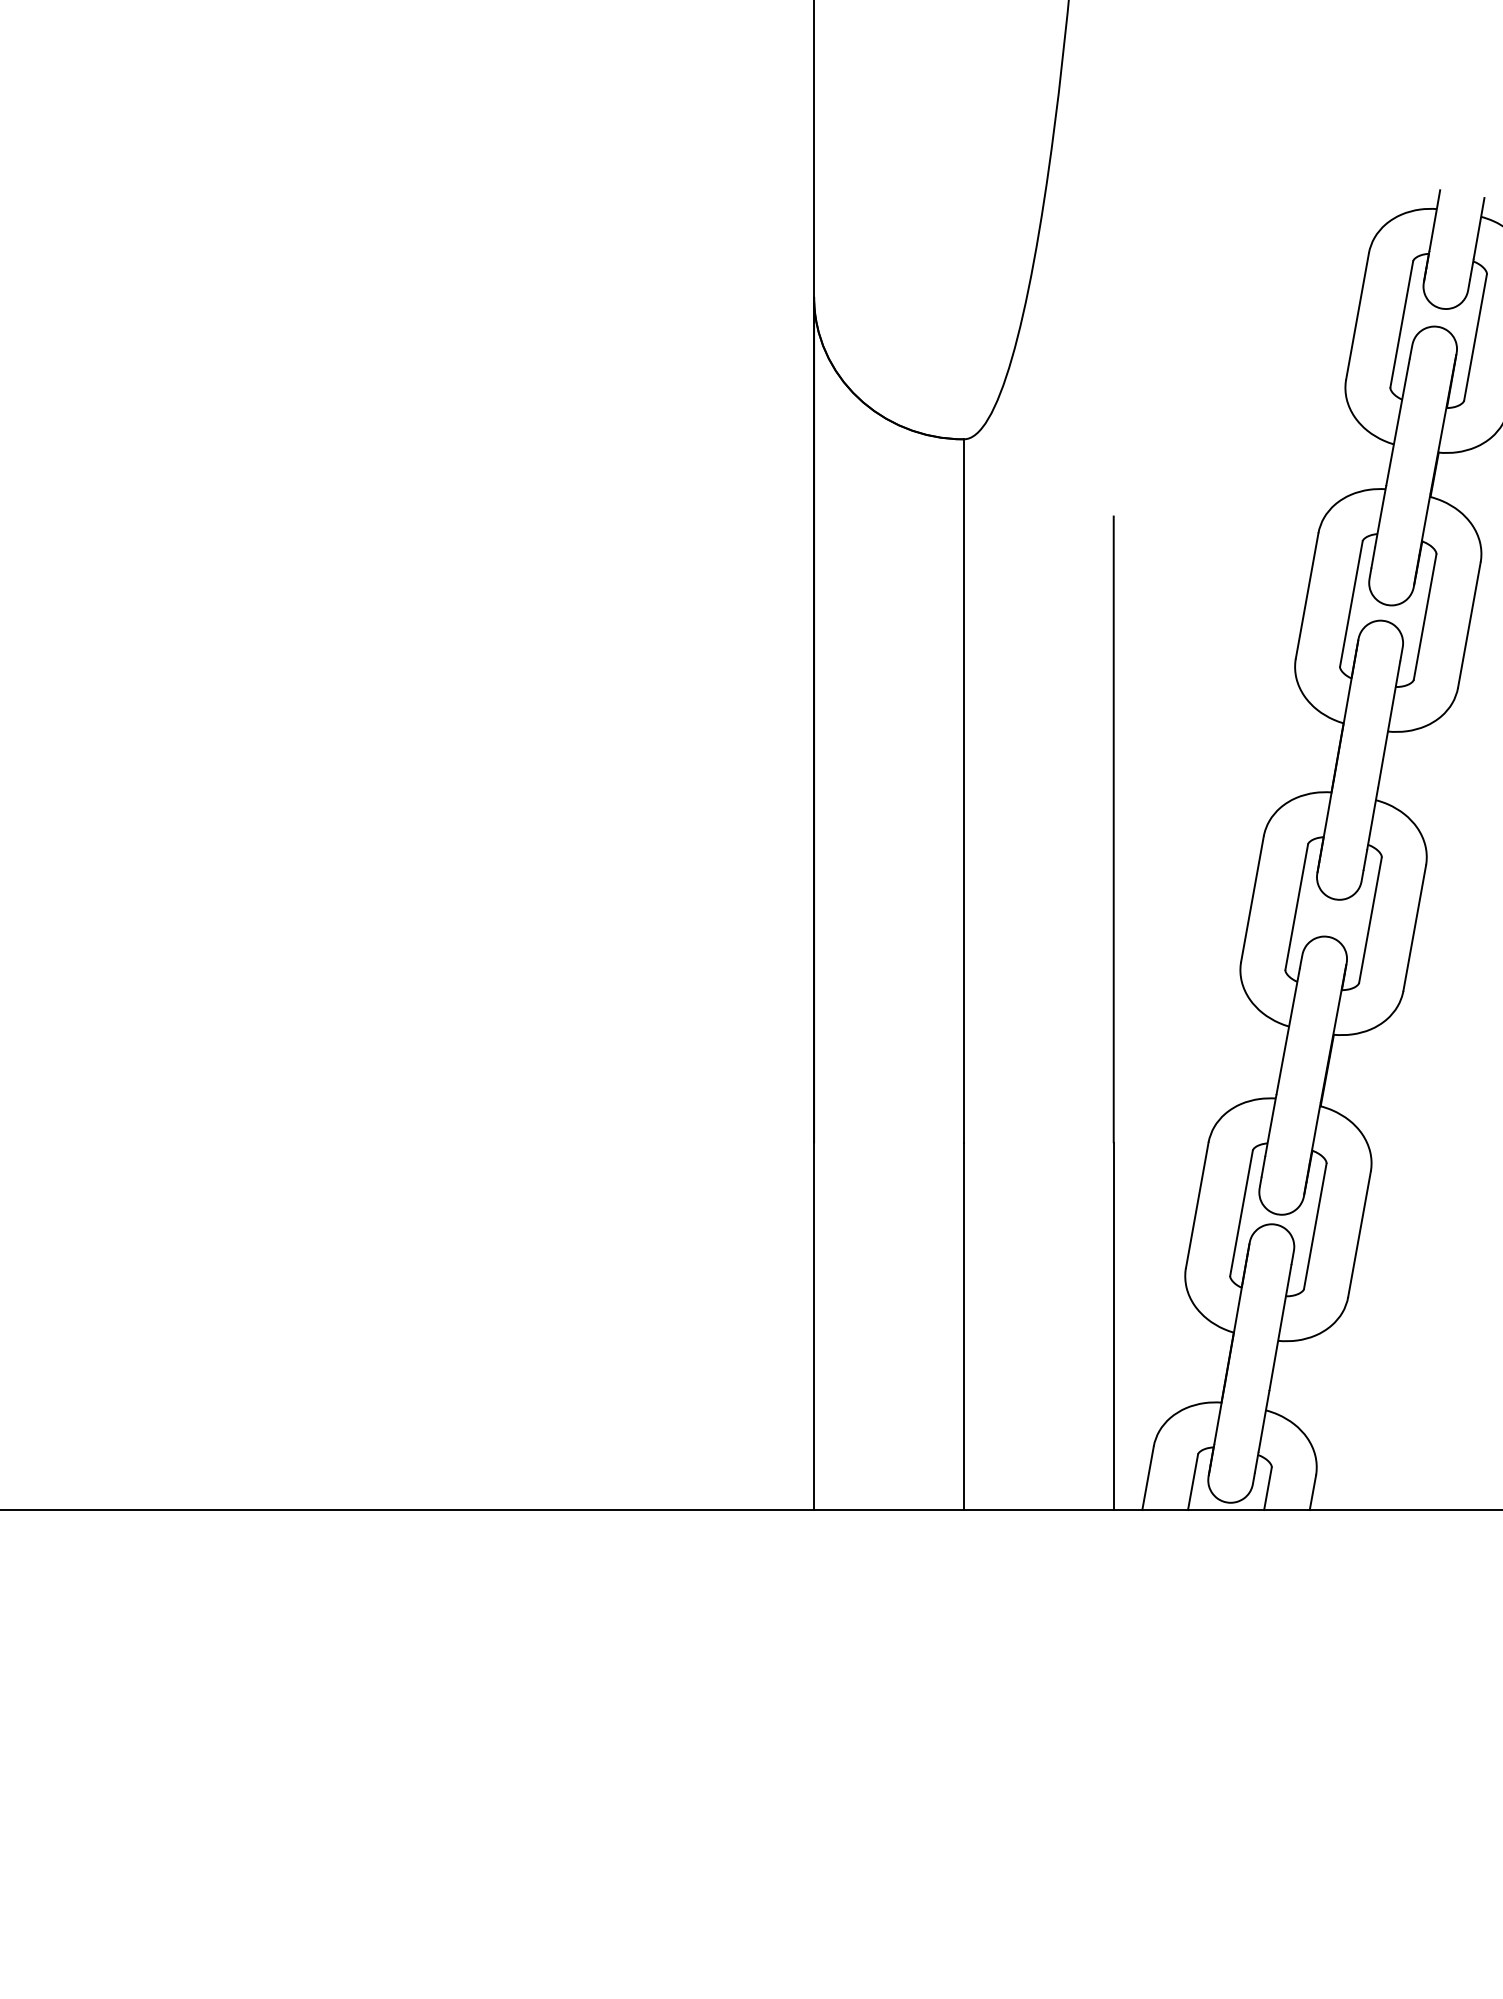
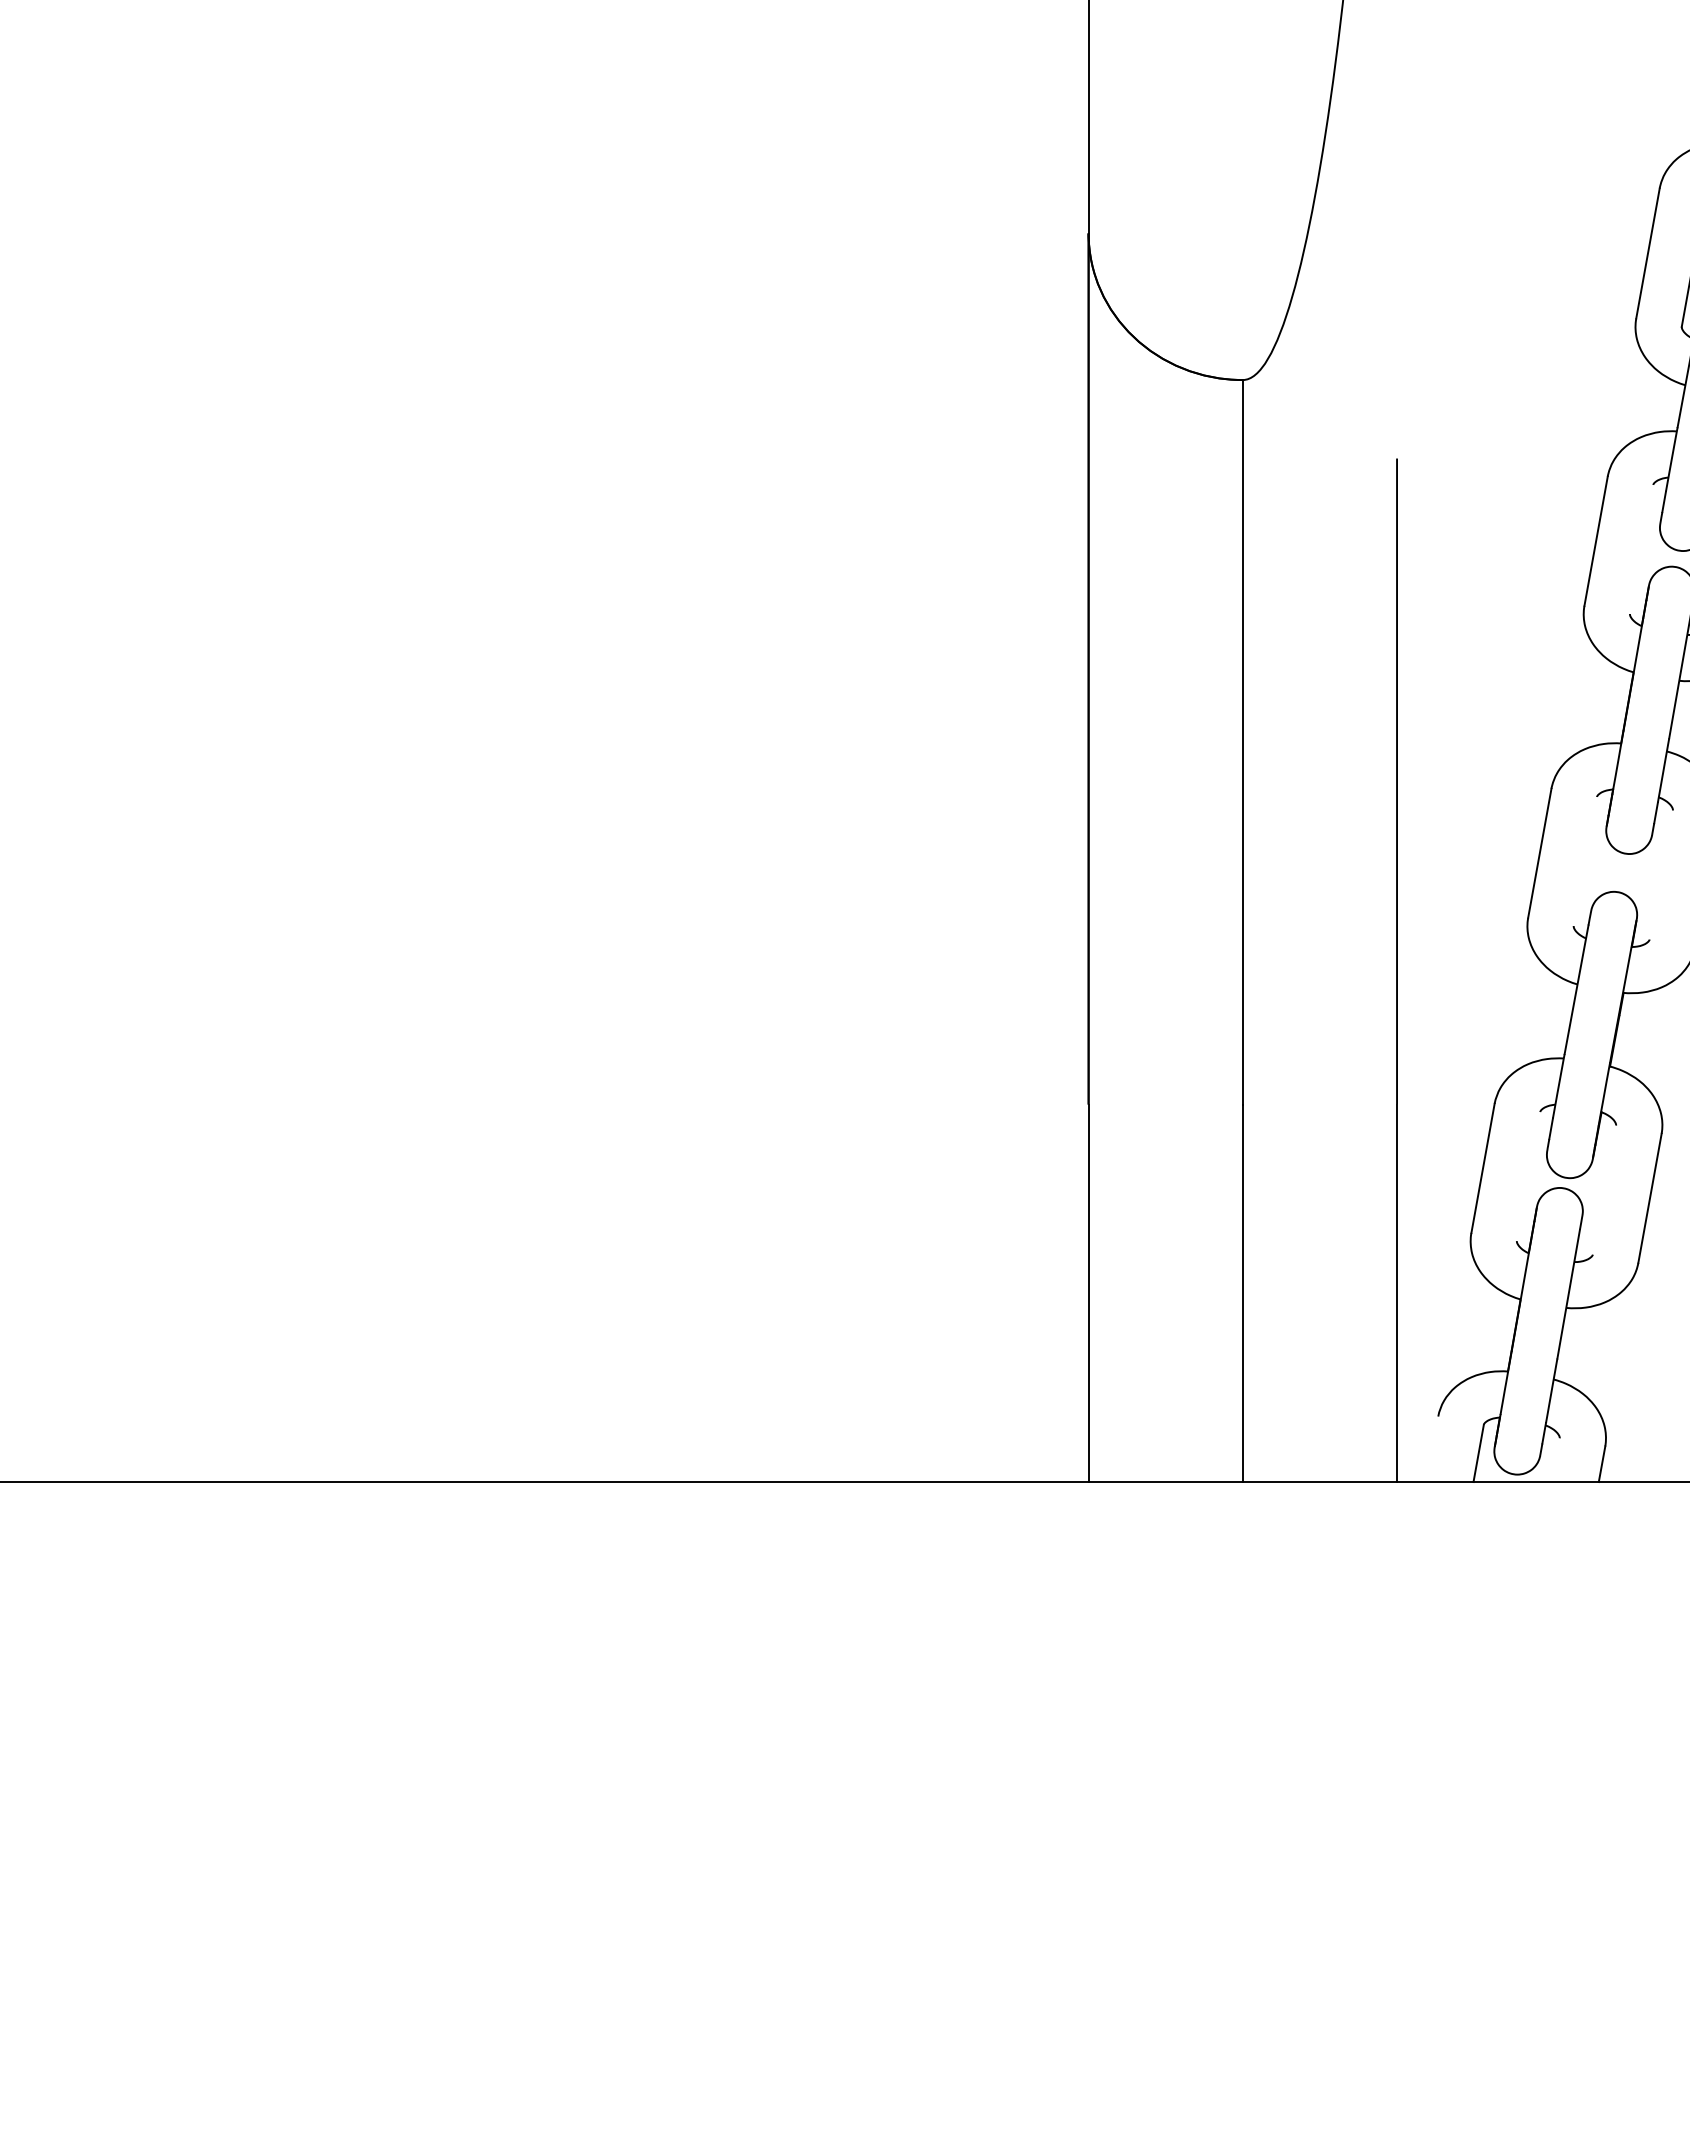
line: (1351, 603) -> (1641, 549), removed
line: (1296, 907) -> (1585, 861), removed
line: (1369, 919) -> (1660, 874), removed
line: (1241, 1213) -> (1528, 1176), removed
line: (1315, 1225) -> (1604, 1189), removed
line: (1148, 1478) -> (1432, 1449), removed
line: (1267, 1489) -> (1555, 1460), removed

